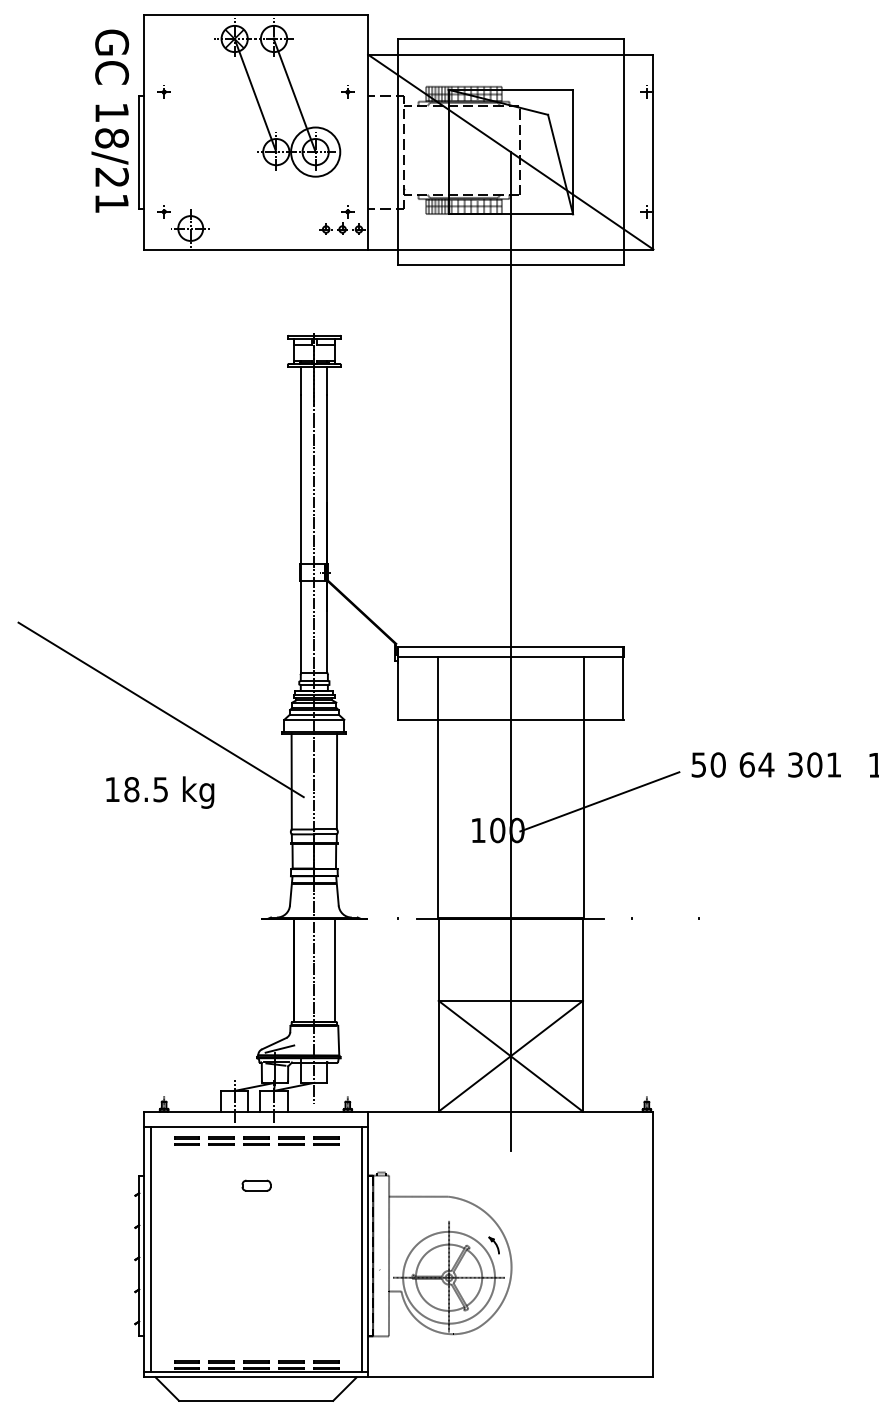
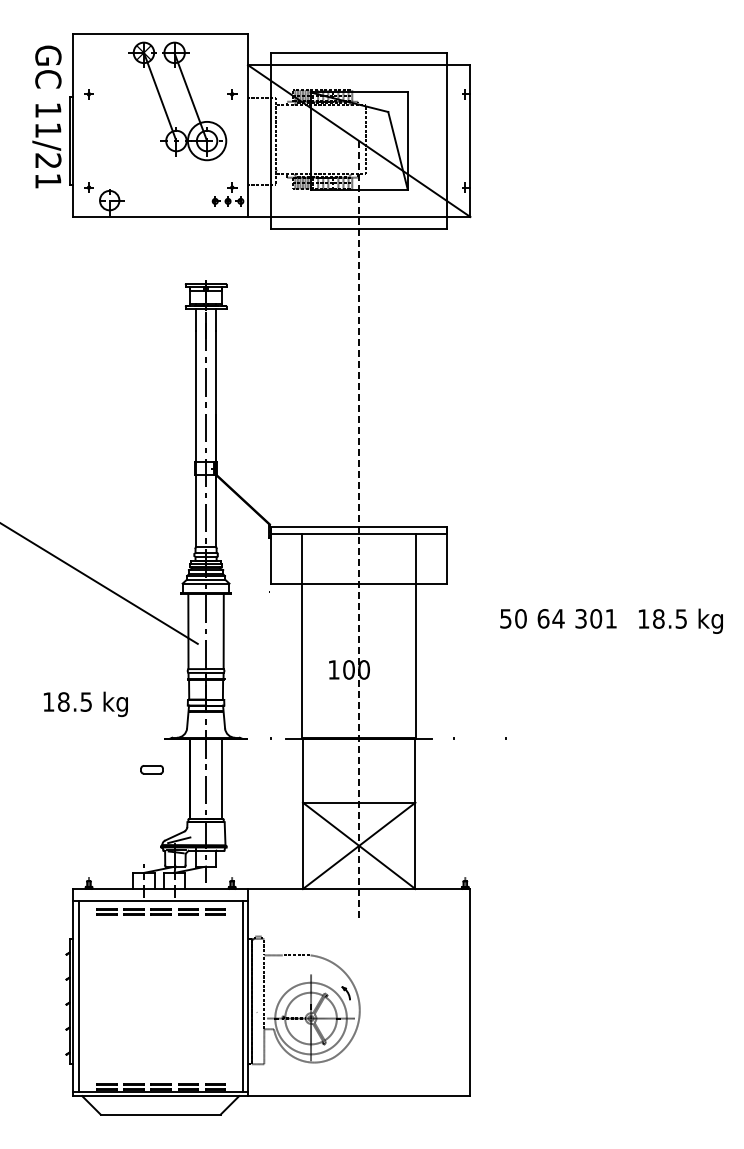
text: (112, 138) -> (48, 130), 18/21 -> 11/21
line: (511, 652) -> (359, 531), solid -> dashed
text: (159, 791) -> (85, 703), moved
line: (599, 801) -> (428, 647), removed
part: (255, 1185) -> (151, 769), moved

